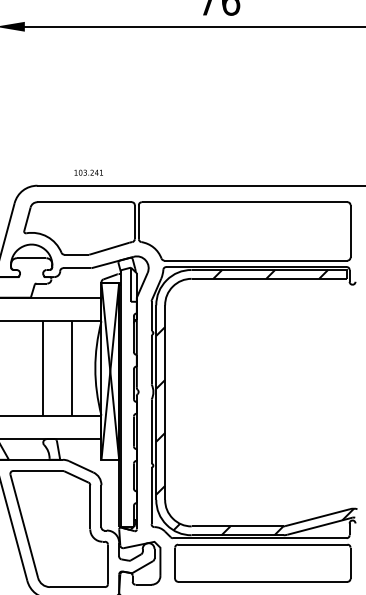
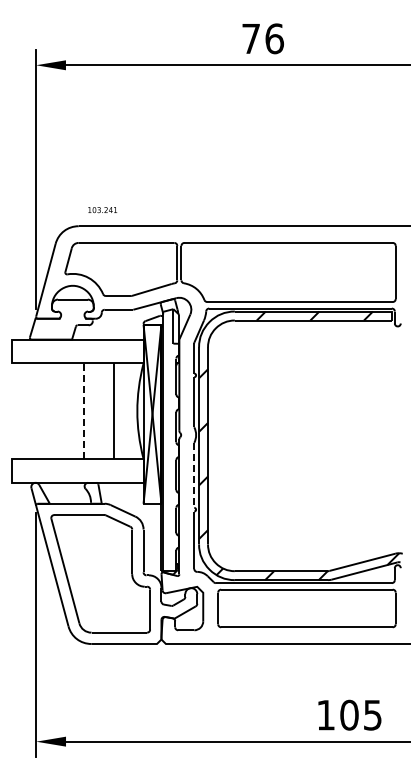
text: (88, 173) -> (102, 210), moved
line: (42, 368) -> (83, 411), solid -> dashed
line: (151, 431) -> (194, 475), solid -> dashed

